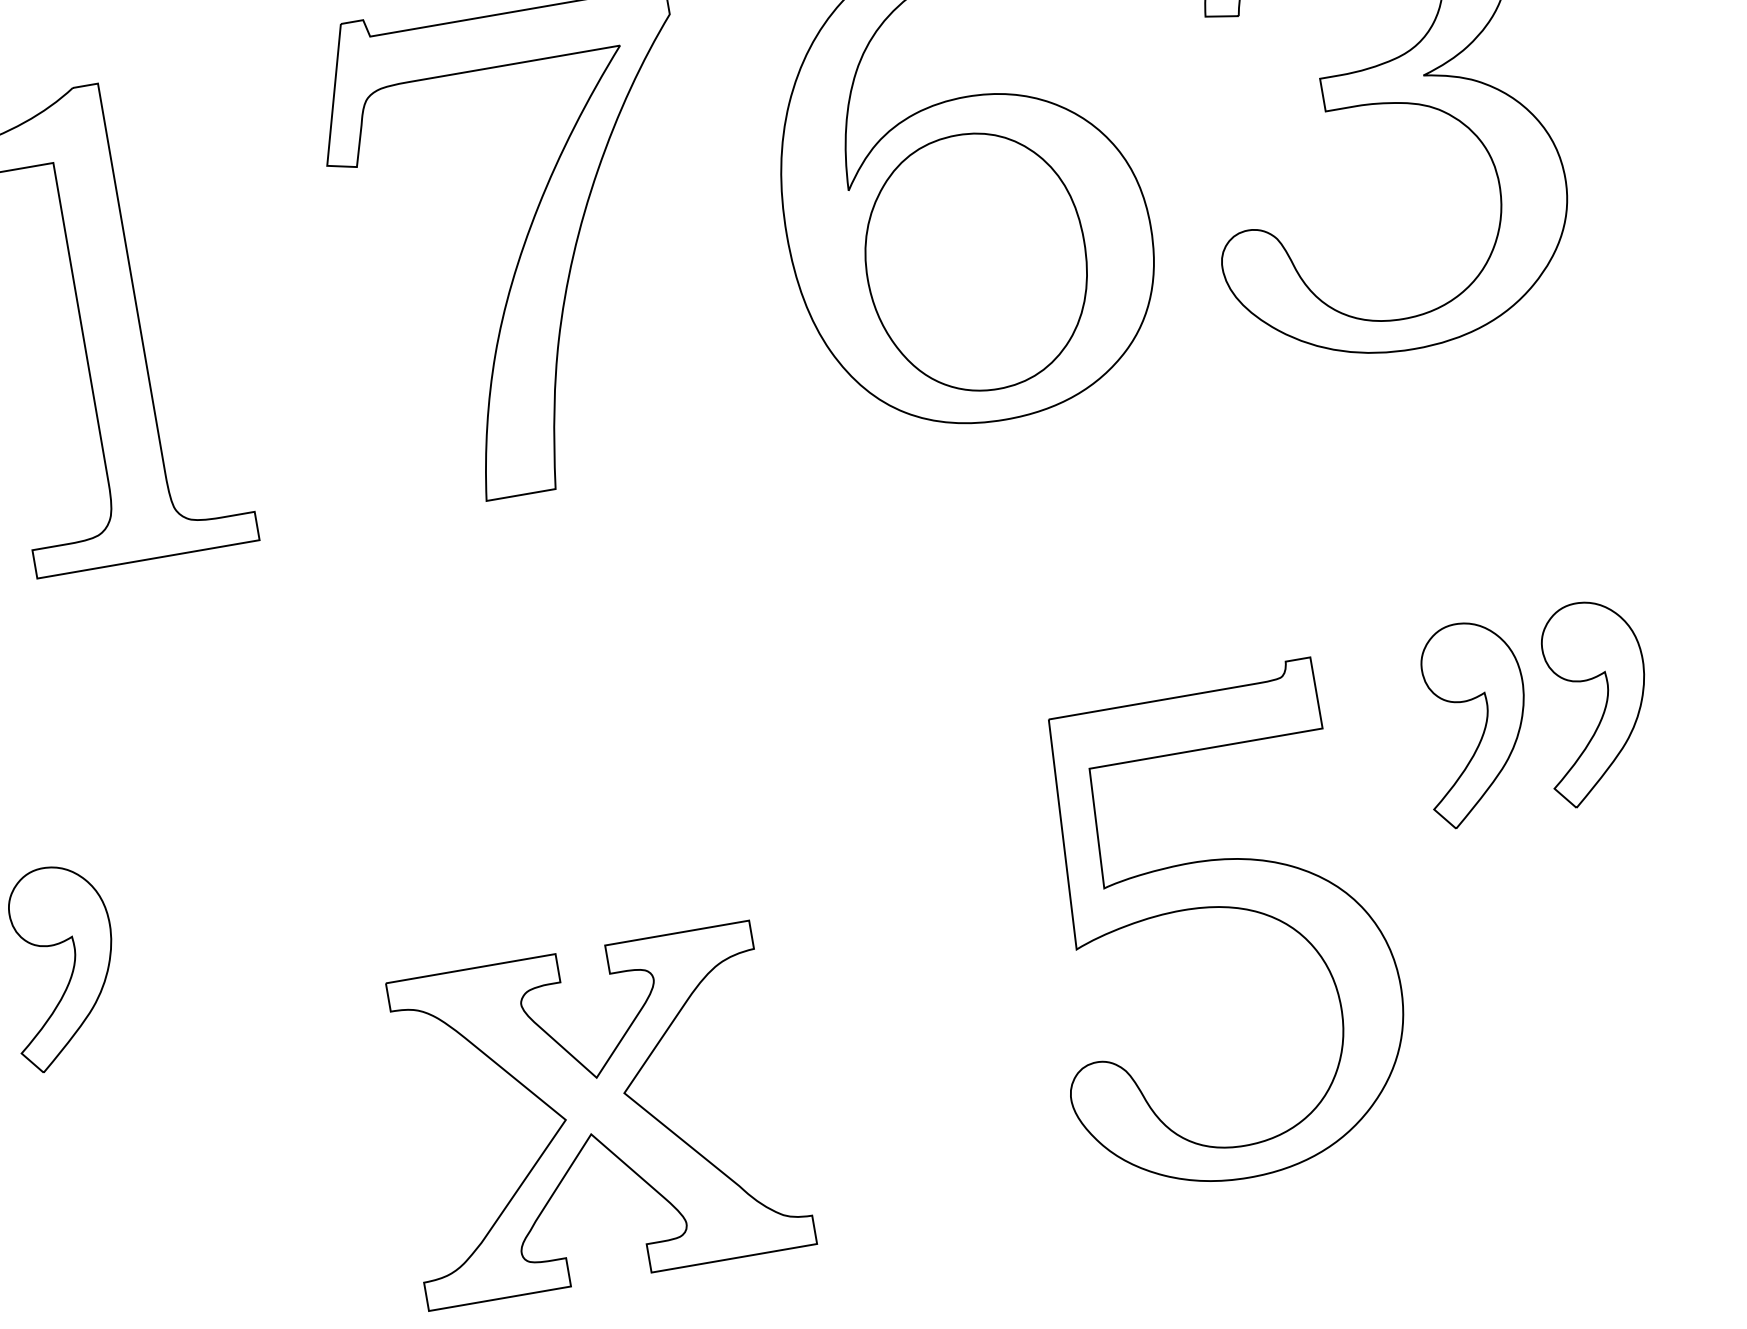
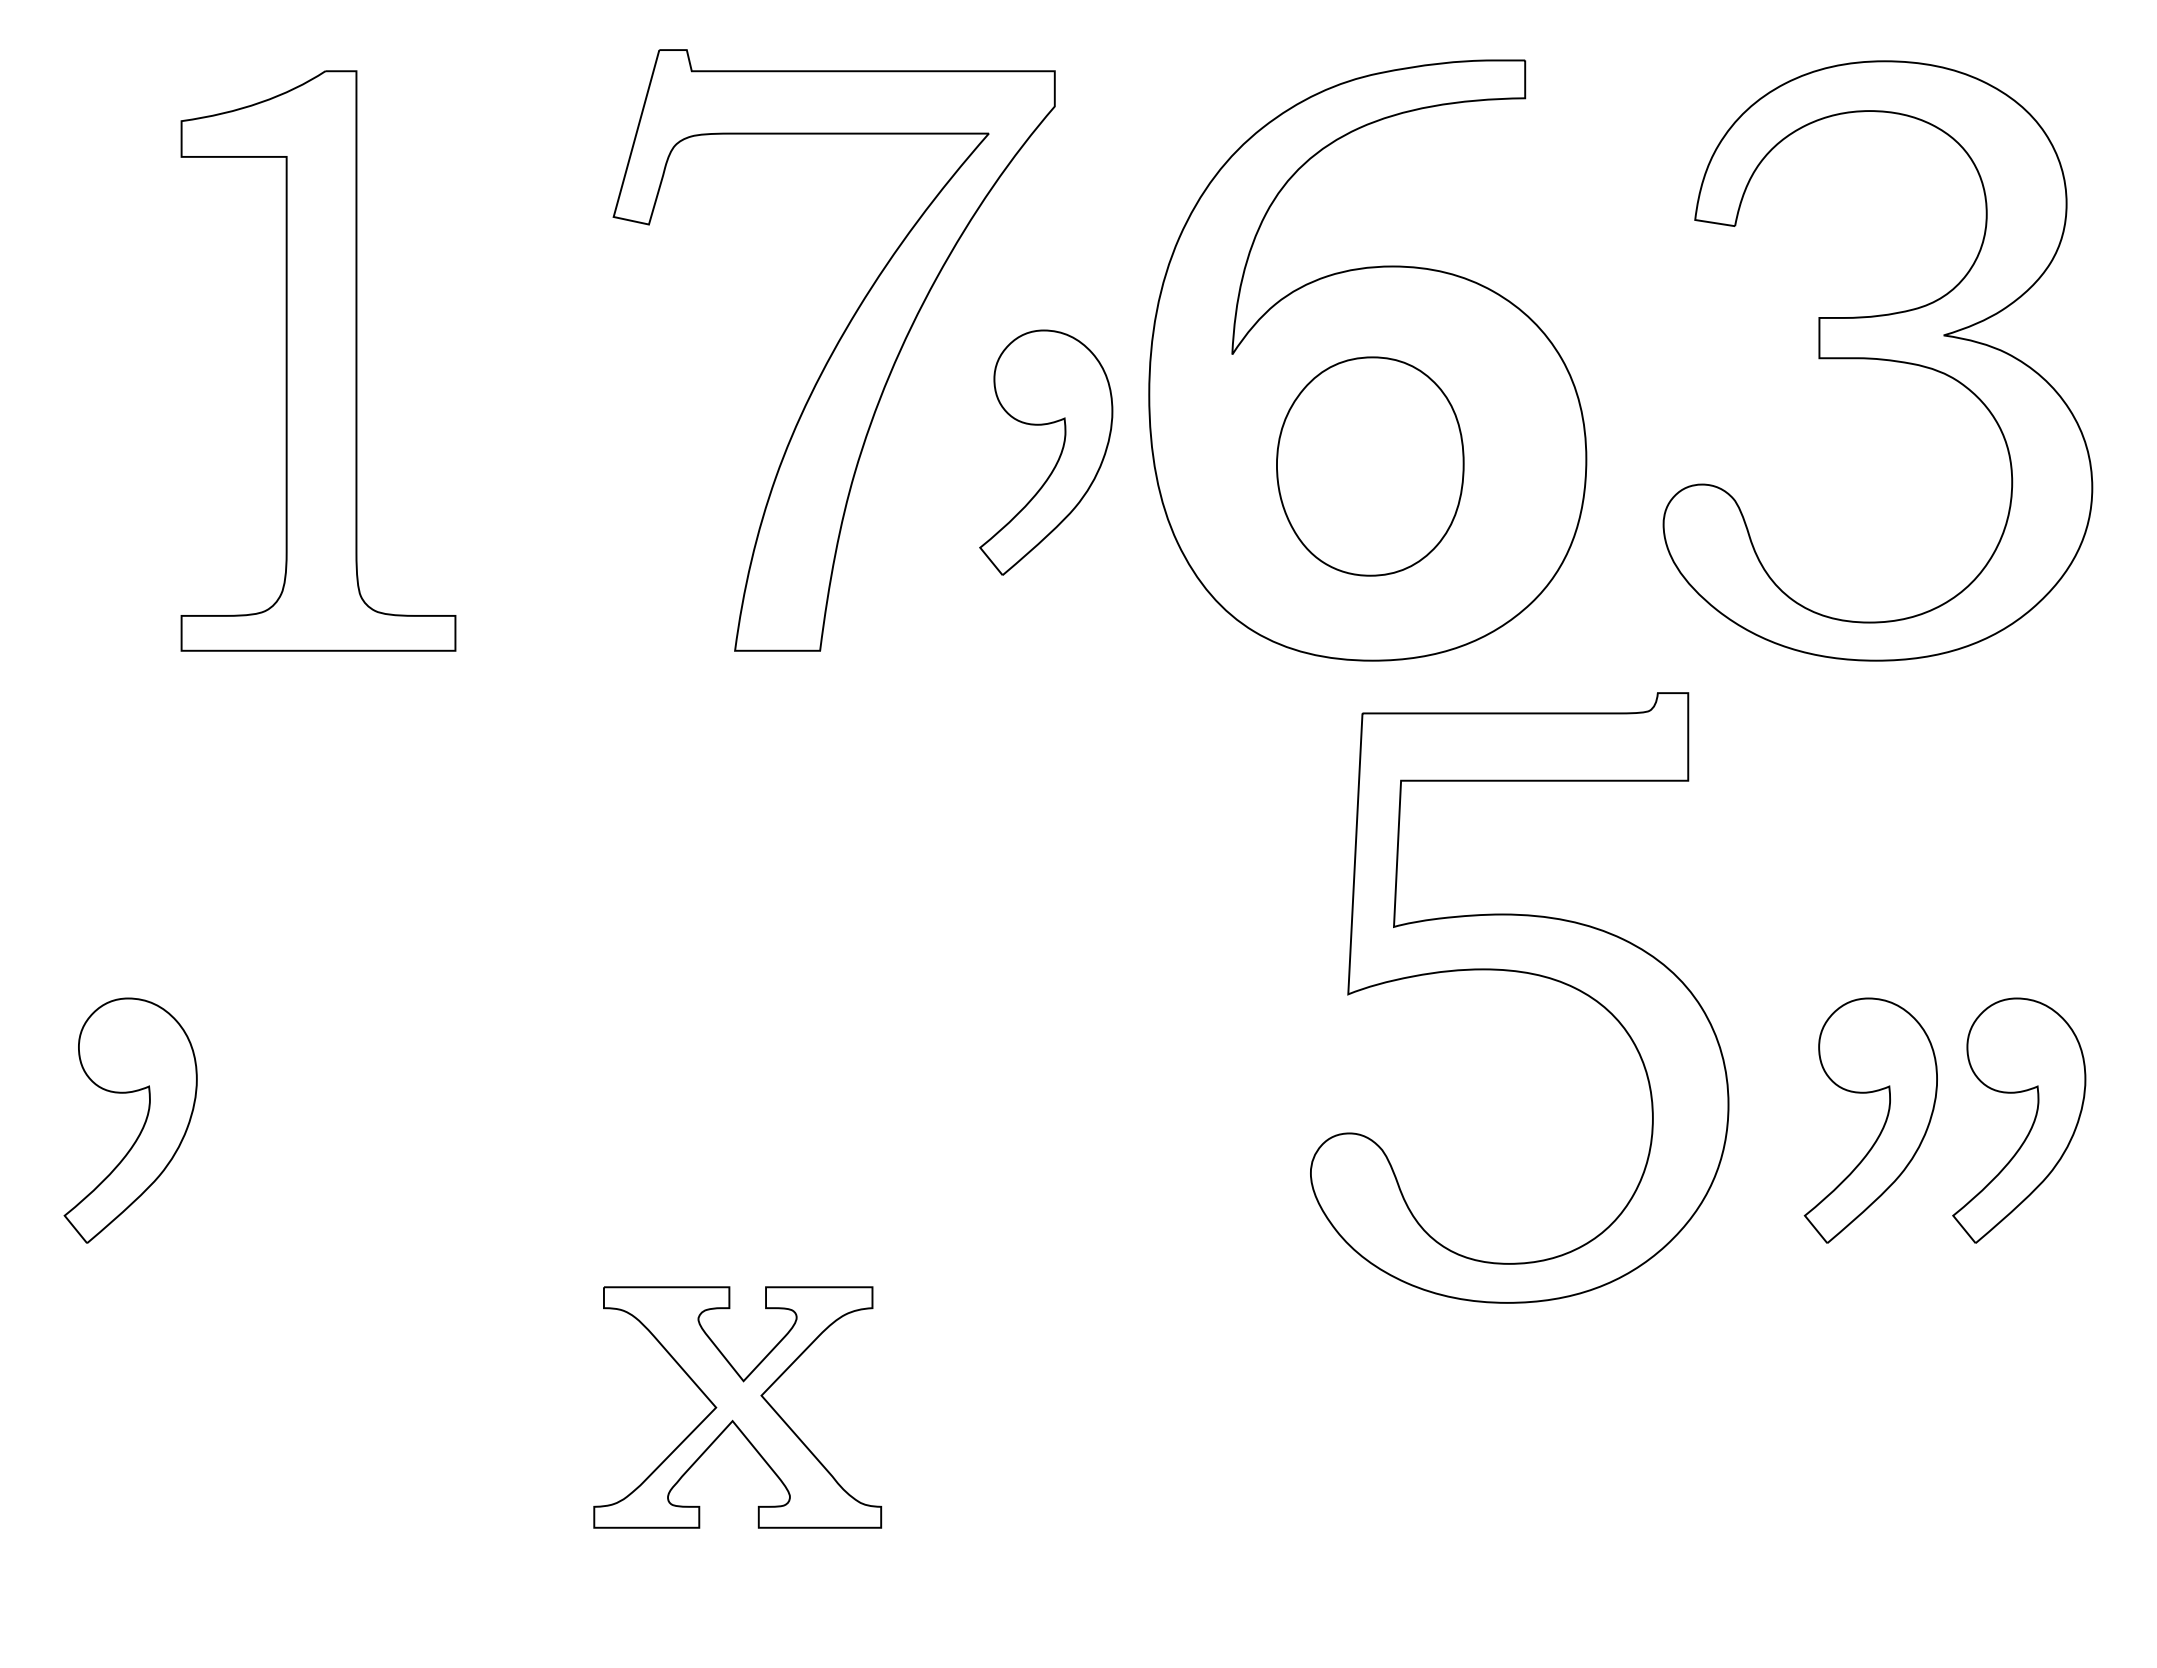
part: (976, 262) -> (1370, 466), size x0.7
part: (722, 298) -> (1058, 457), added
part: (1215, 908) -> (1522, 973), moved
part: (594, 1114) -> (737, 1407), size x0.6

